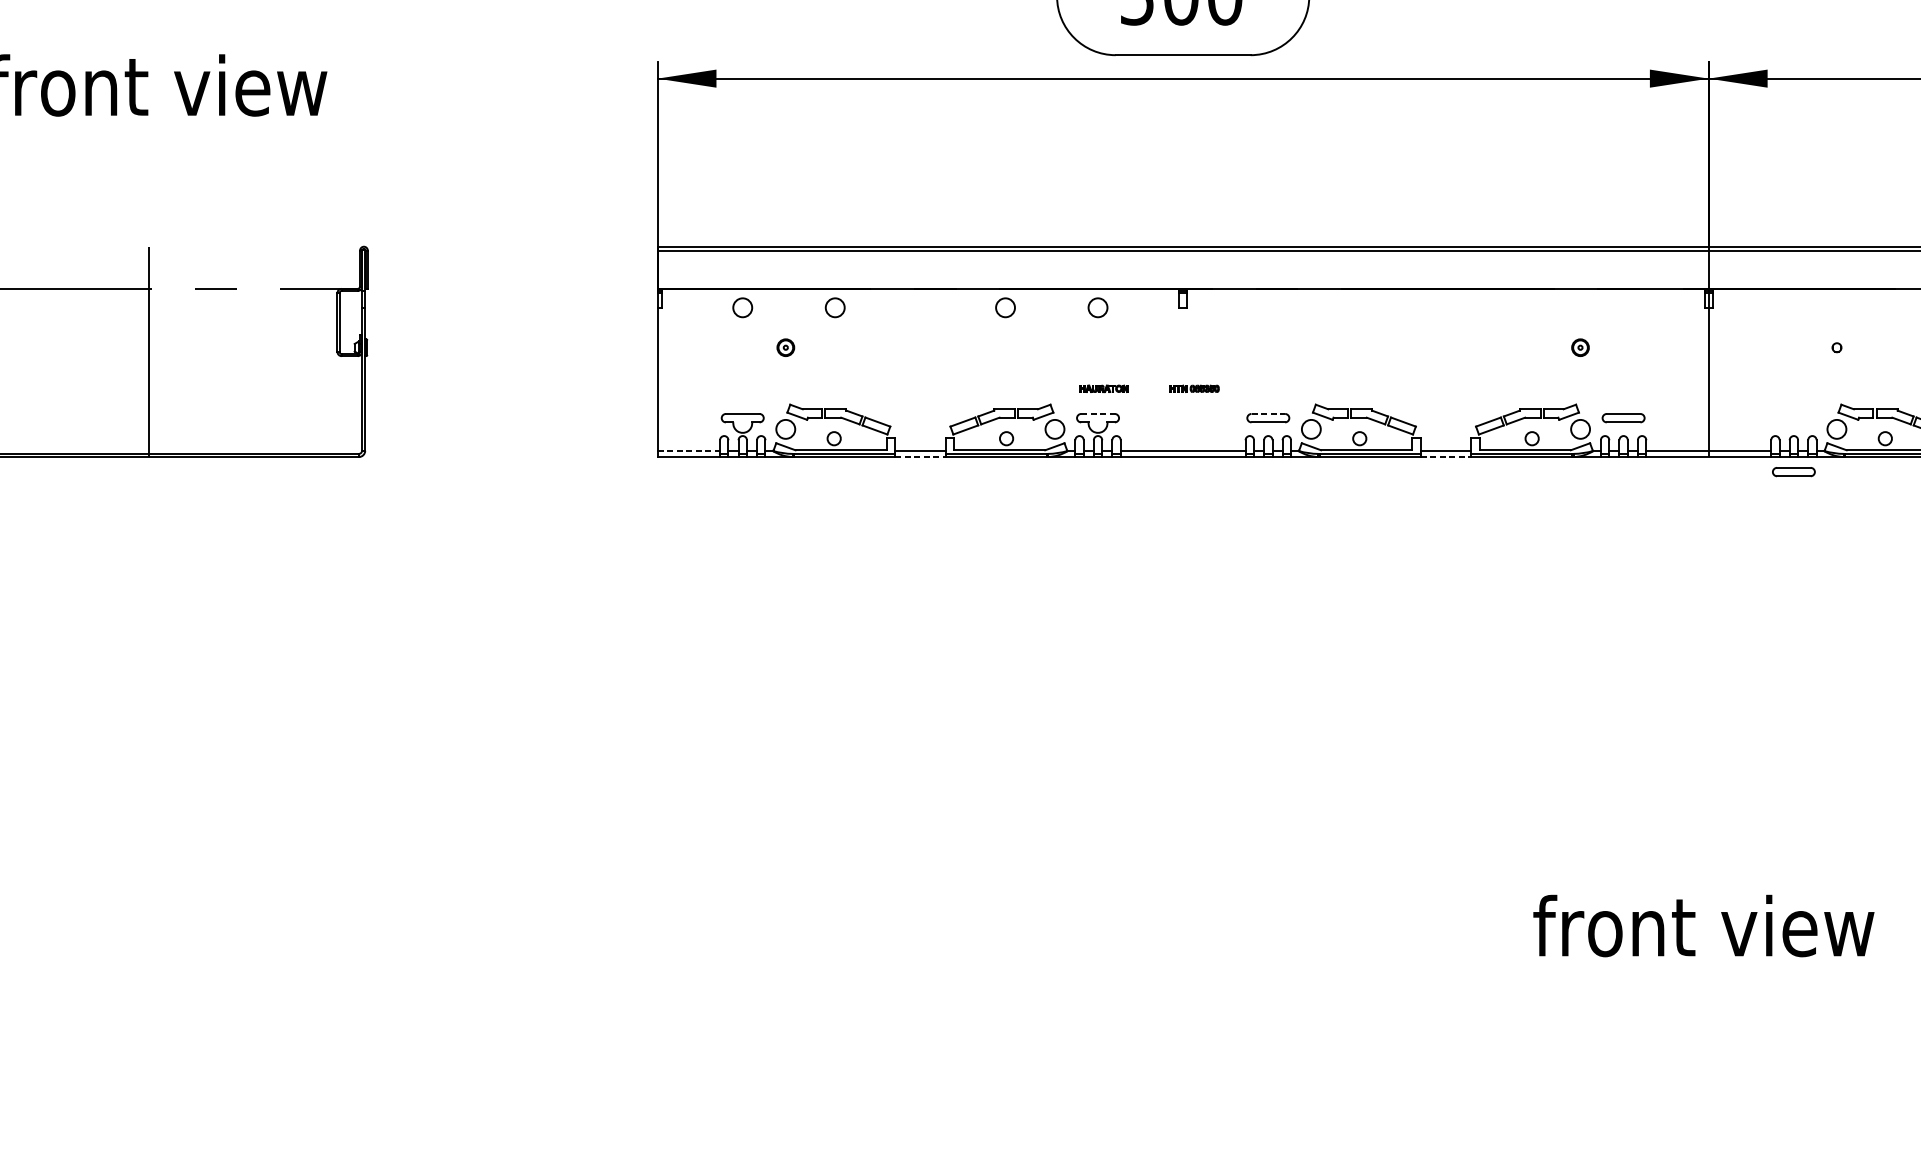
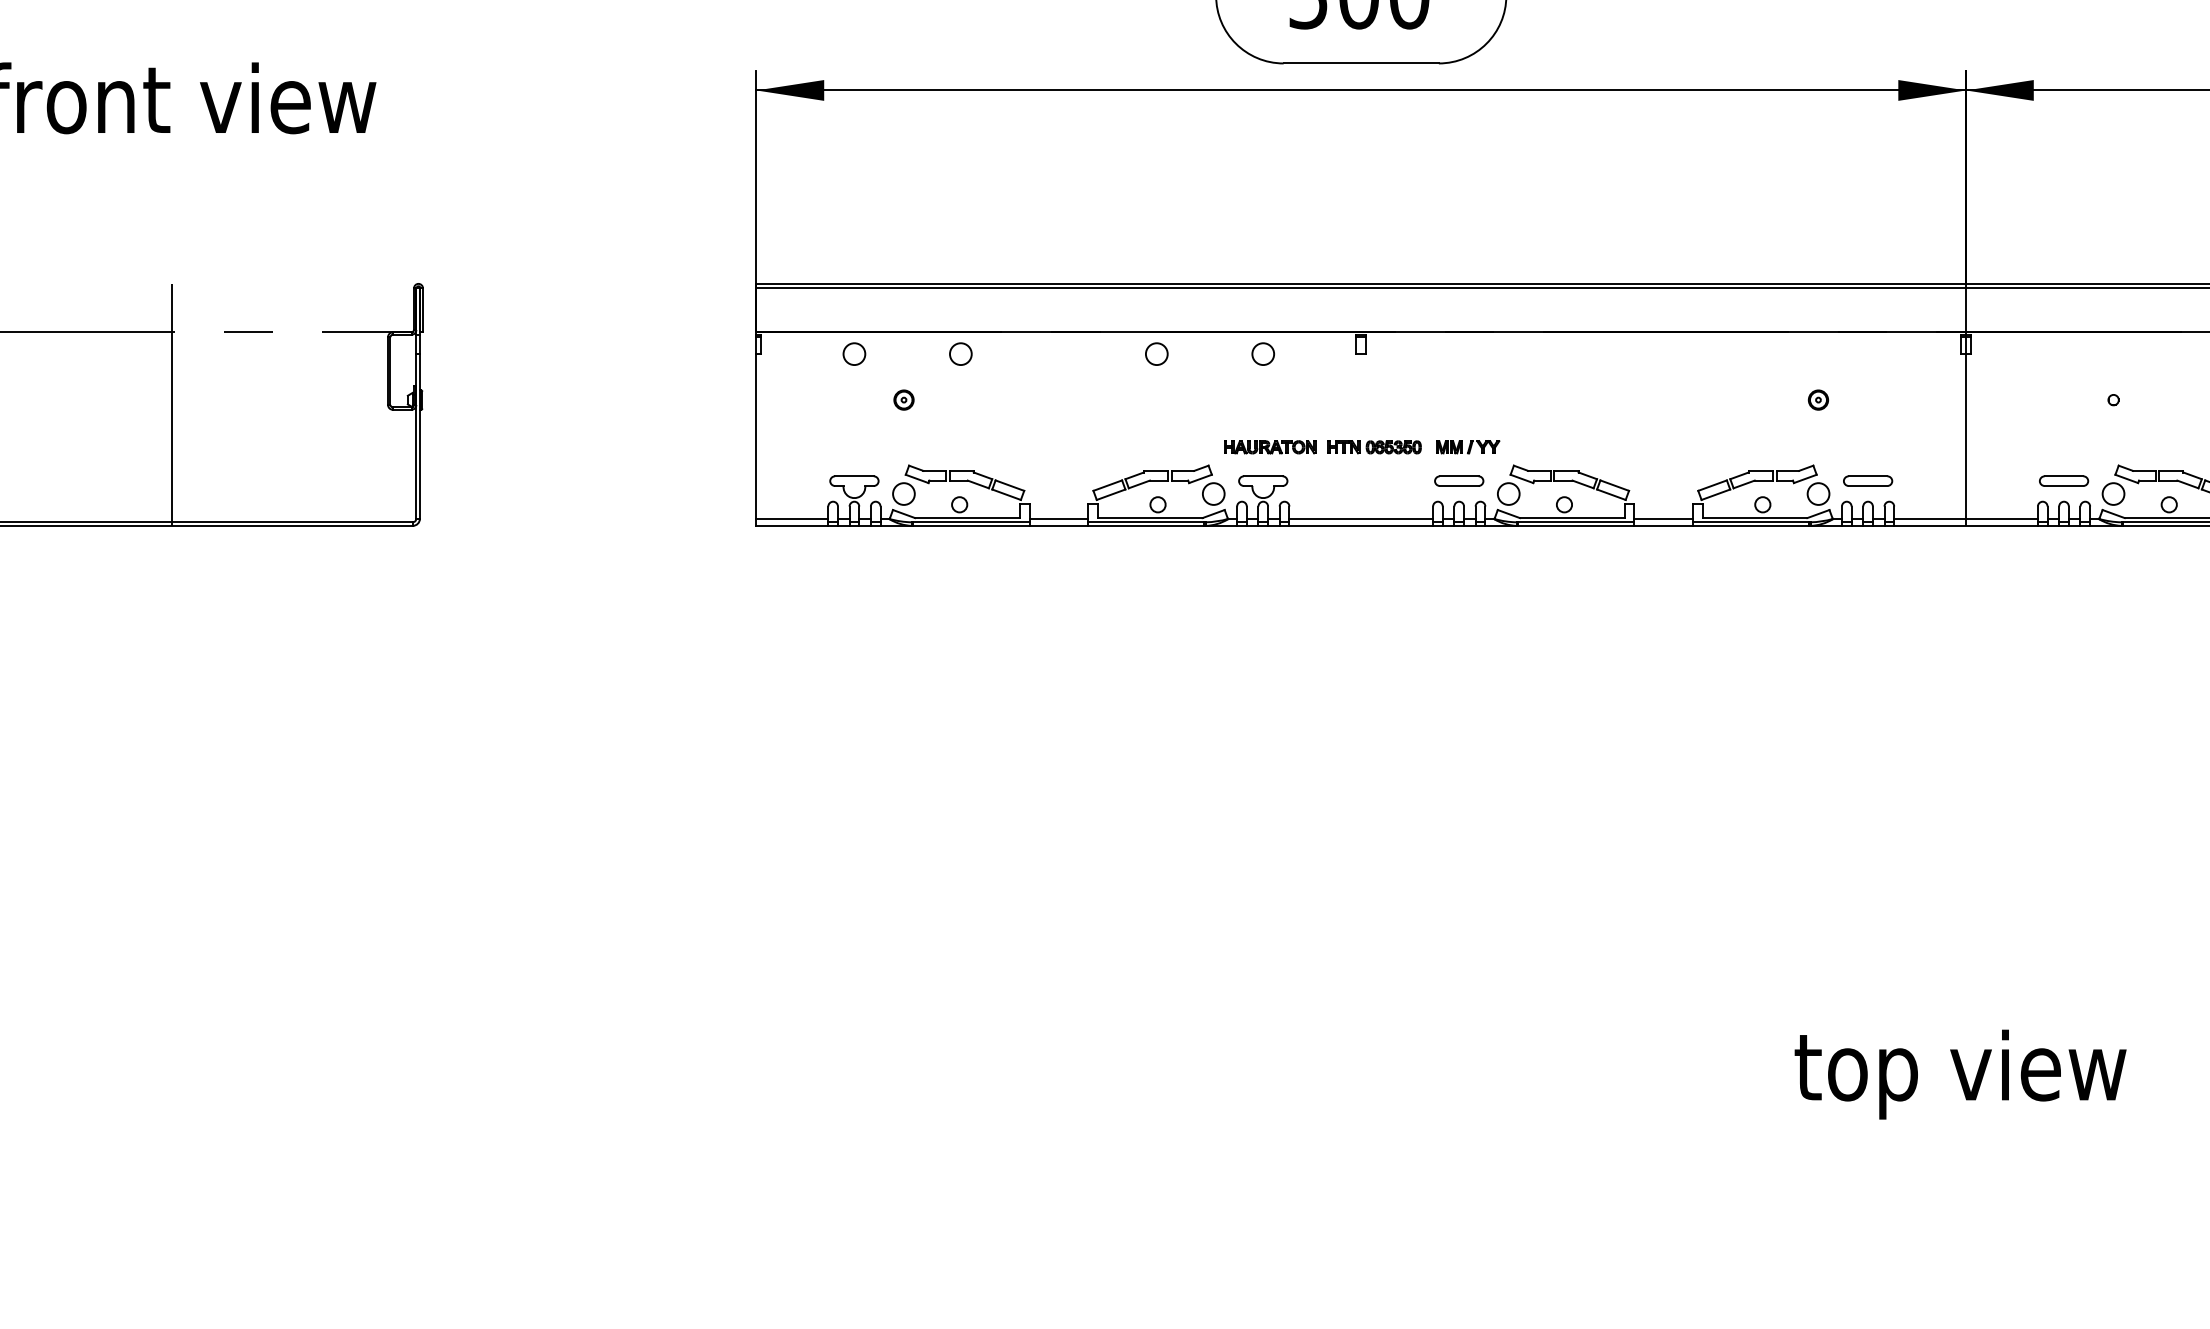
part: (1104, 388) -> (1270, 447), size x1.67
part: (1194, 388) -> (1374, 447), size x1.67
part: (1276, 388) -> (1468, 447), added
line: (1098, 414) -> (1263, 476), dashed -> solid
line: (1268, 414) -> (1459, 476), dashed -> solid
line: (688, 450) -> (792, 518), dashed -> solid
line: (920, 456) -> (1059, 525), dashed -> solid
line: (1446, 456) -> (1664, 525), dashed -> solid
part: (1794, 471) -> (2064, 480), moved
text: (1703, 933) -> (1960, 1074), front view -> top view

